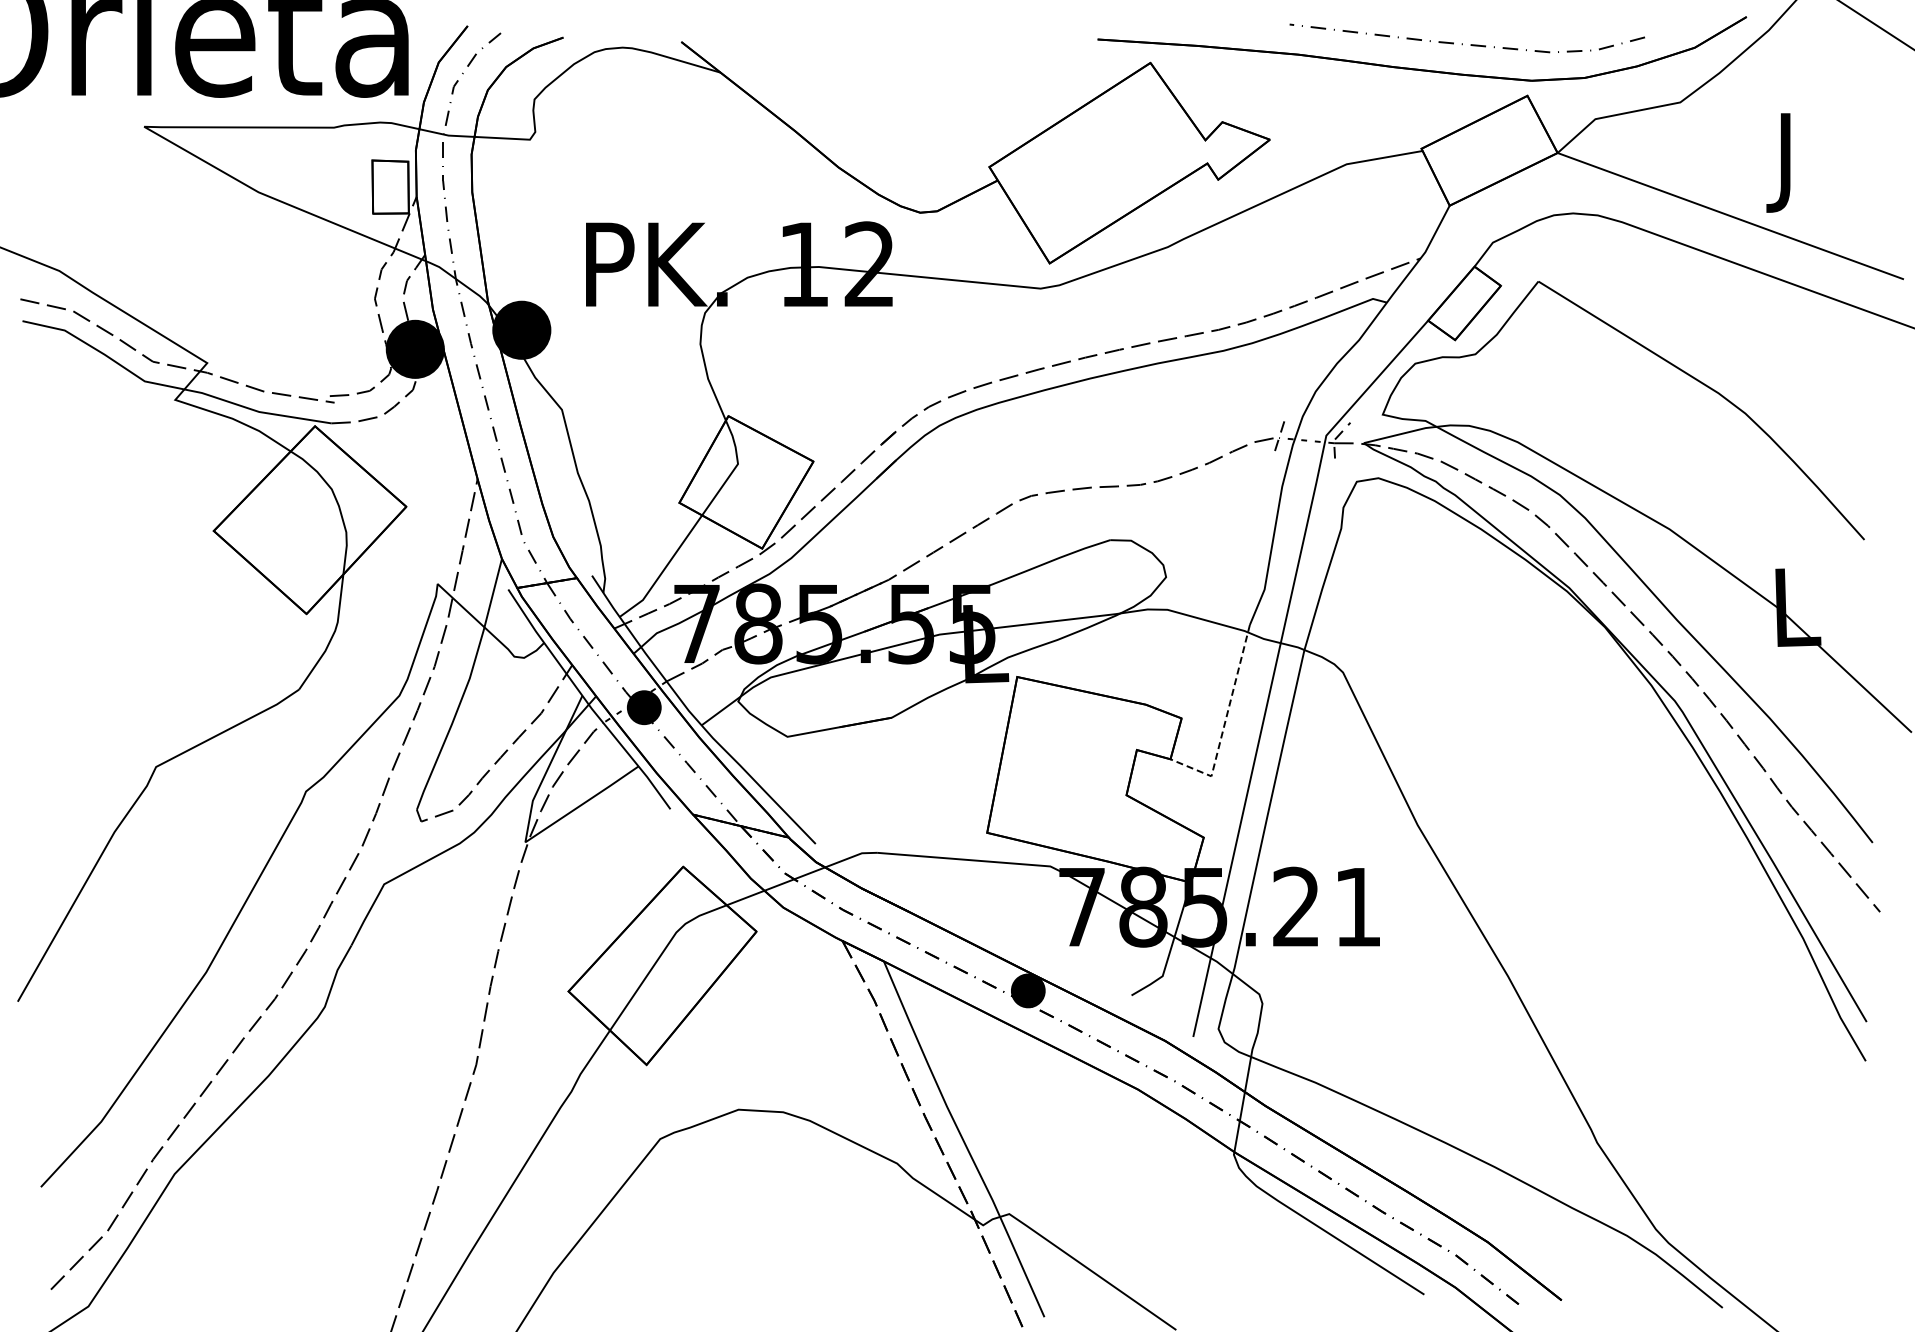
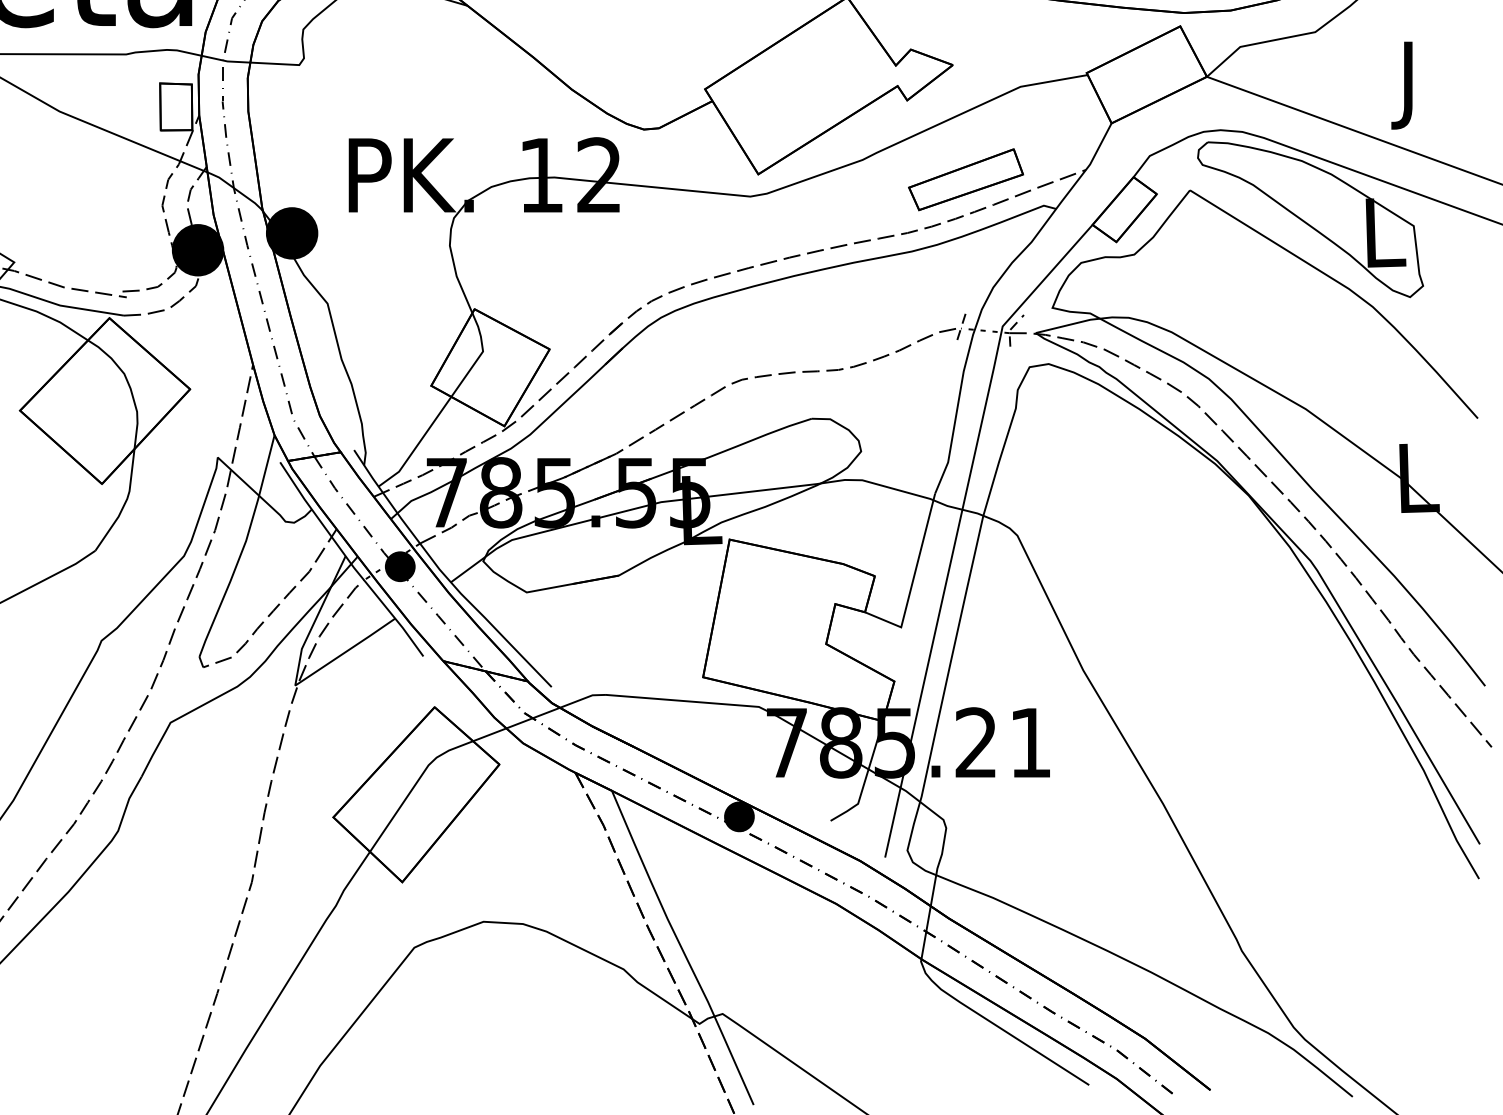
part: (1284, 269) -> (965, 179), added
part: (1674, 314) -> (1310, 219), added
line: (1224, 723) -> (912, 580), dashed -> solid

